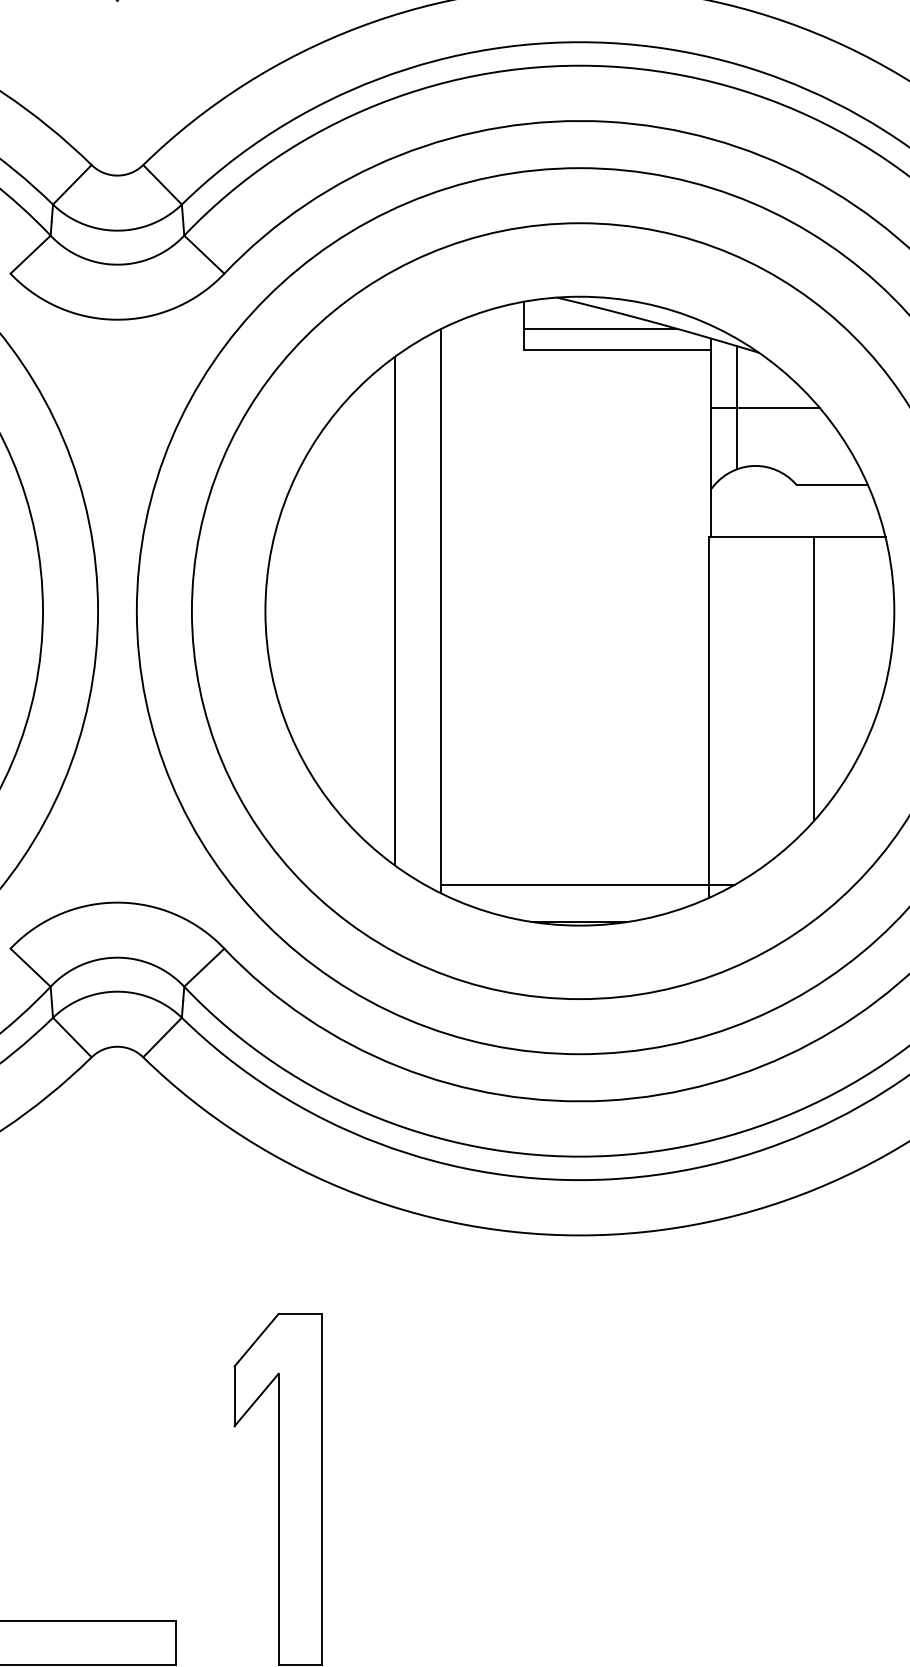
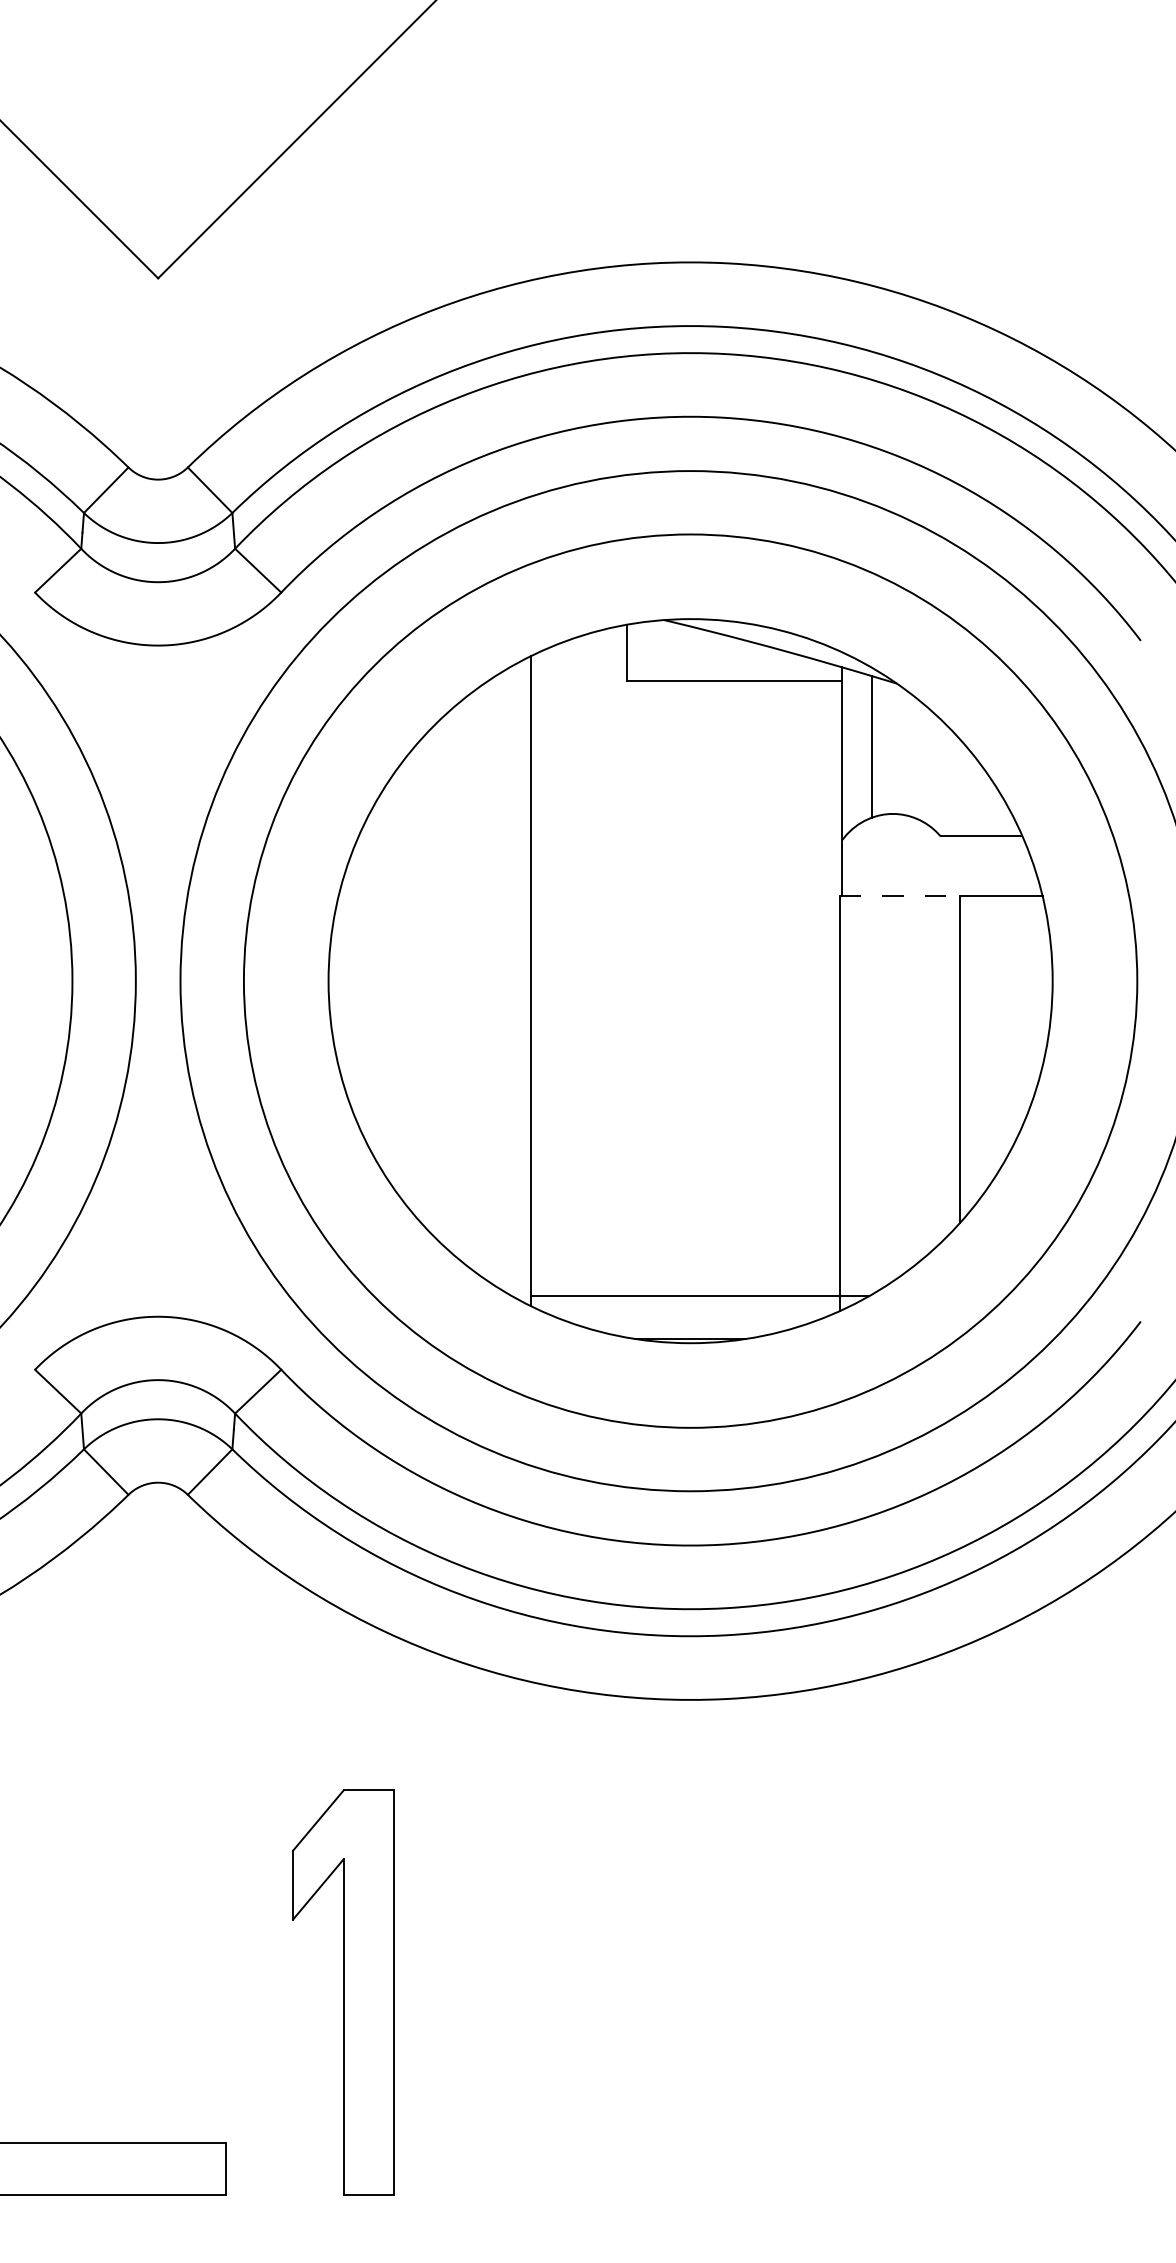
line: (600, 329) -> (714, 656), removed
line: (764, 407) -> (903, 746), removed
line: (762, 536) -> (900, 895), solid -> dashed
line: (394, 610) -> (477, 980), removed

